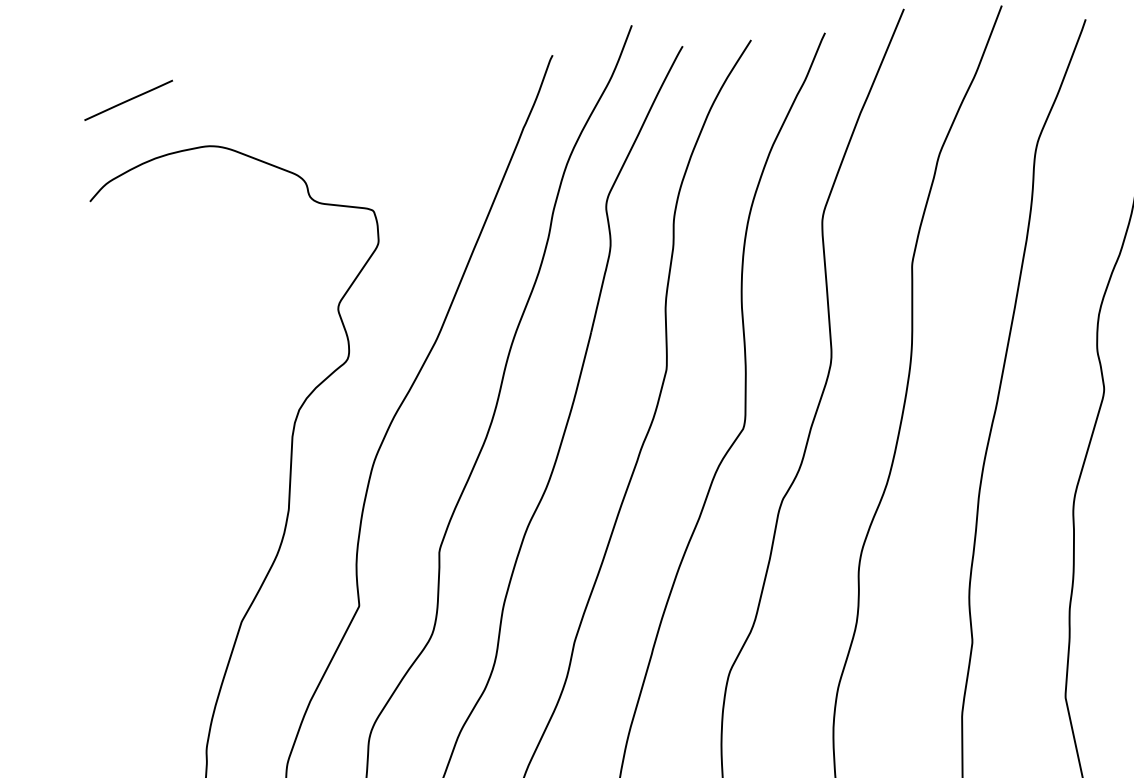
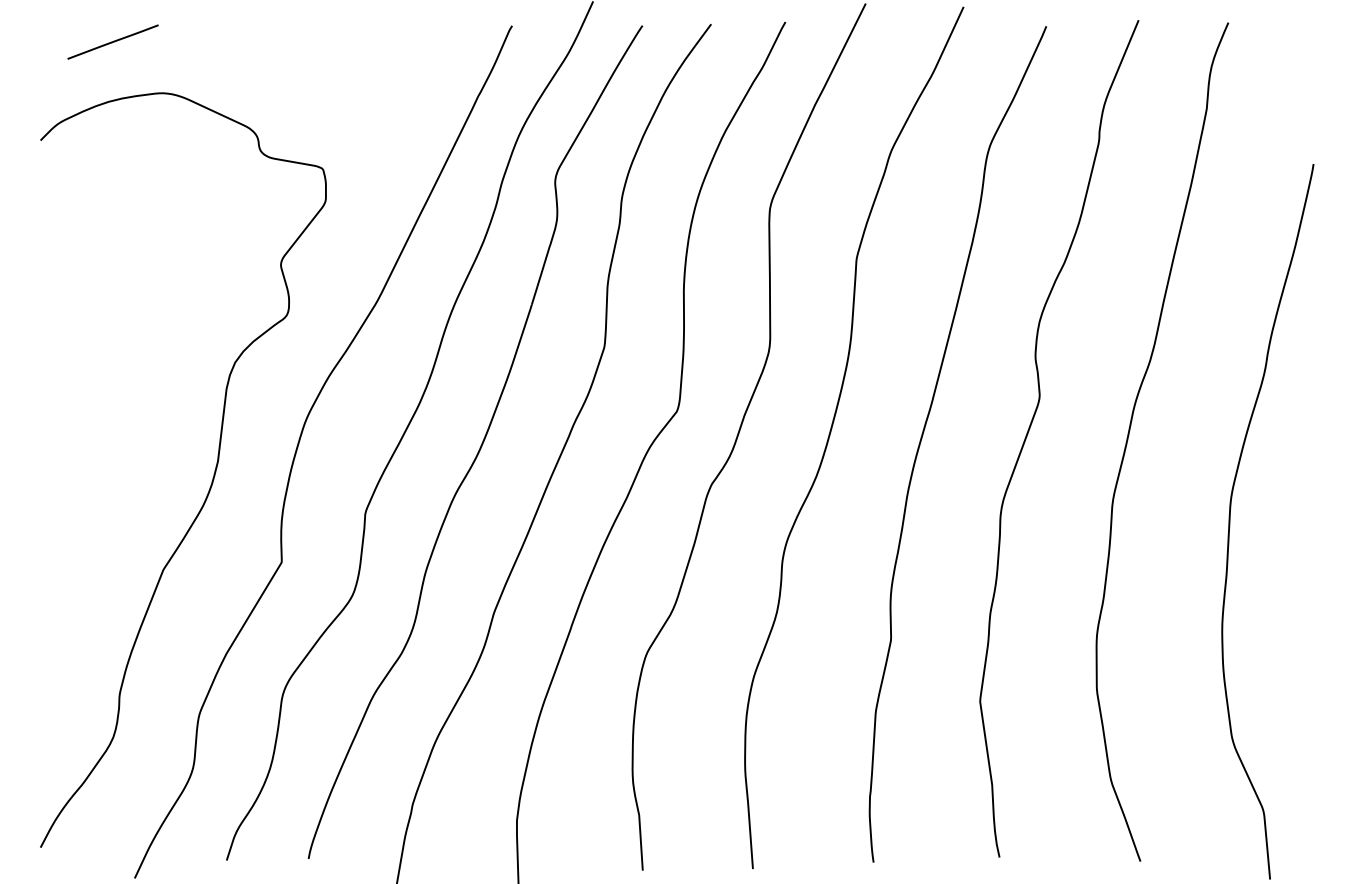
line: (128, 99) -> (112, 41), moved

